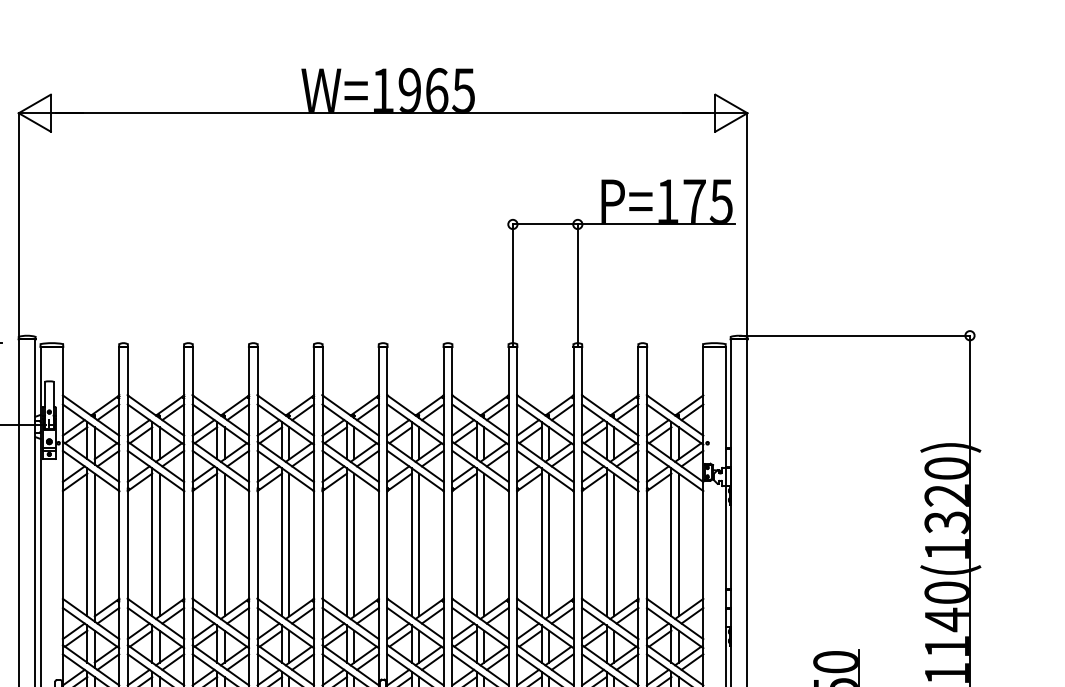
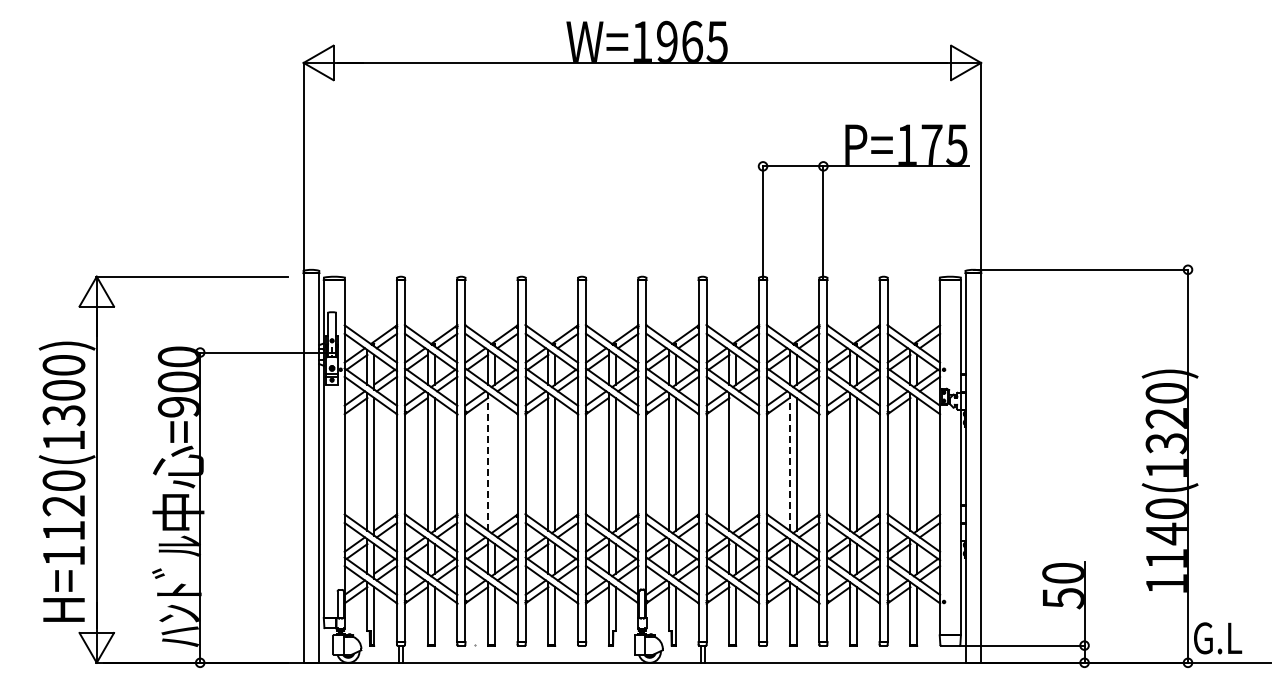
line: (217, 541) -> (488, 461), solid -> dashed
line: (541, 541) -> (789, 461), solid -> dashed
line: (225, 545) -> (495, 464), removed
line: (484, 545) -> (736, 464), removed

